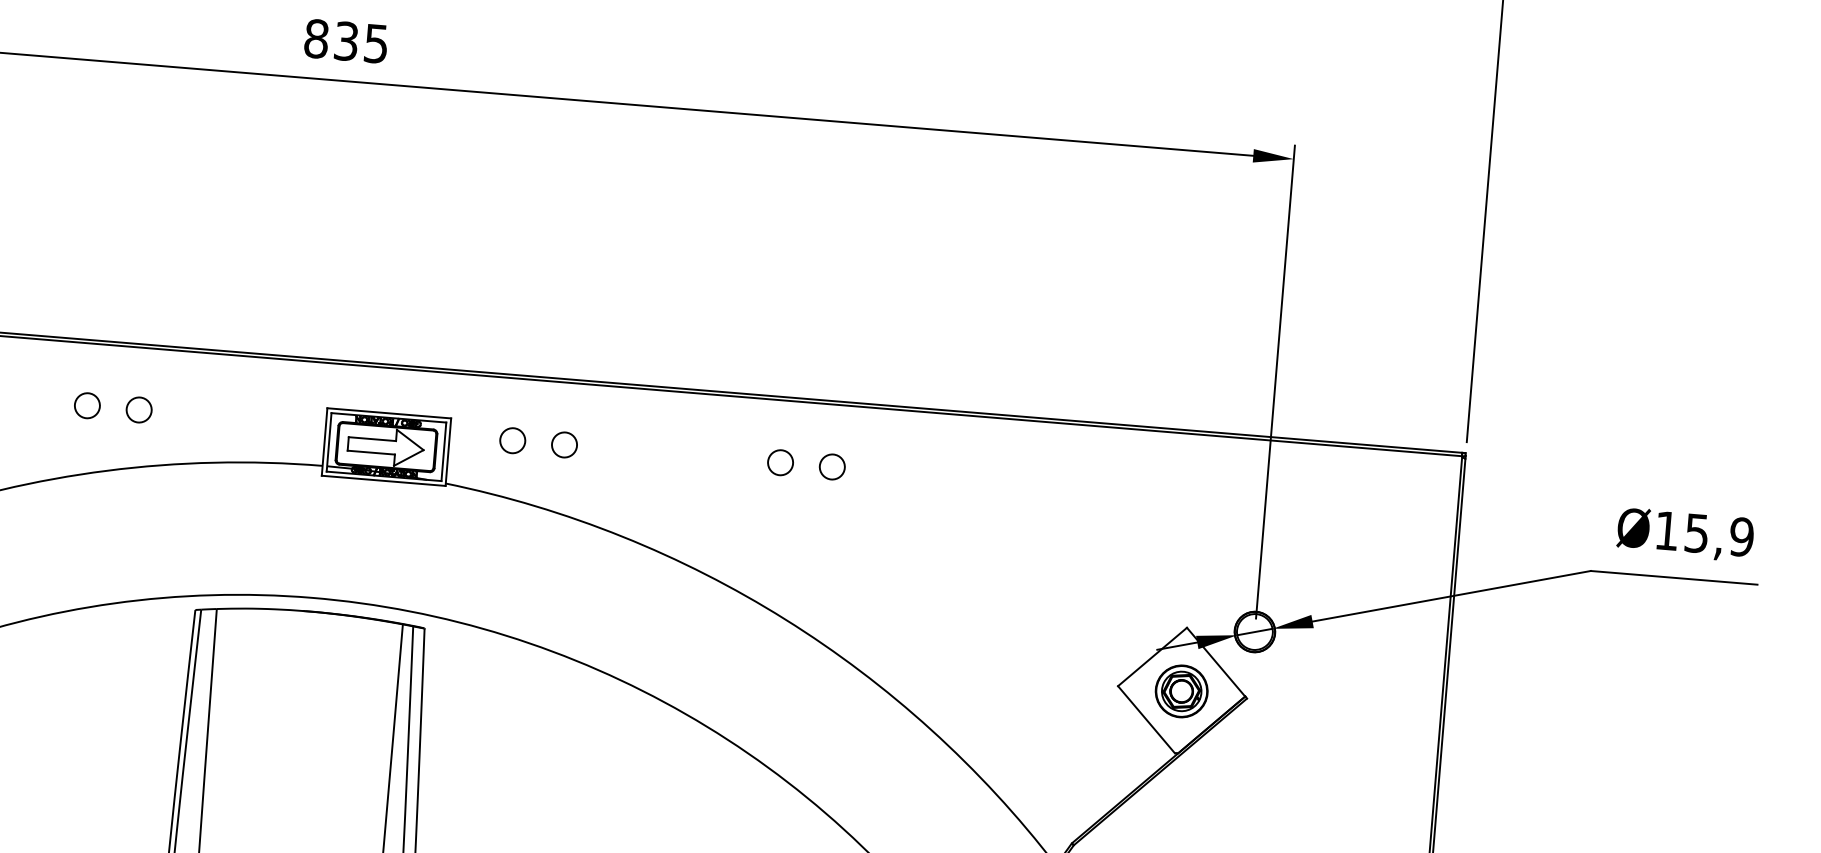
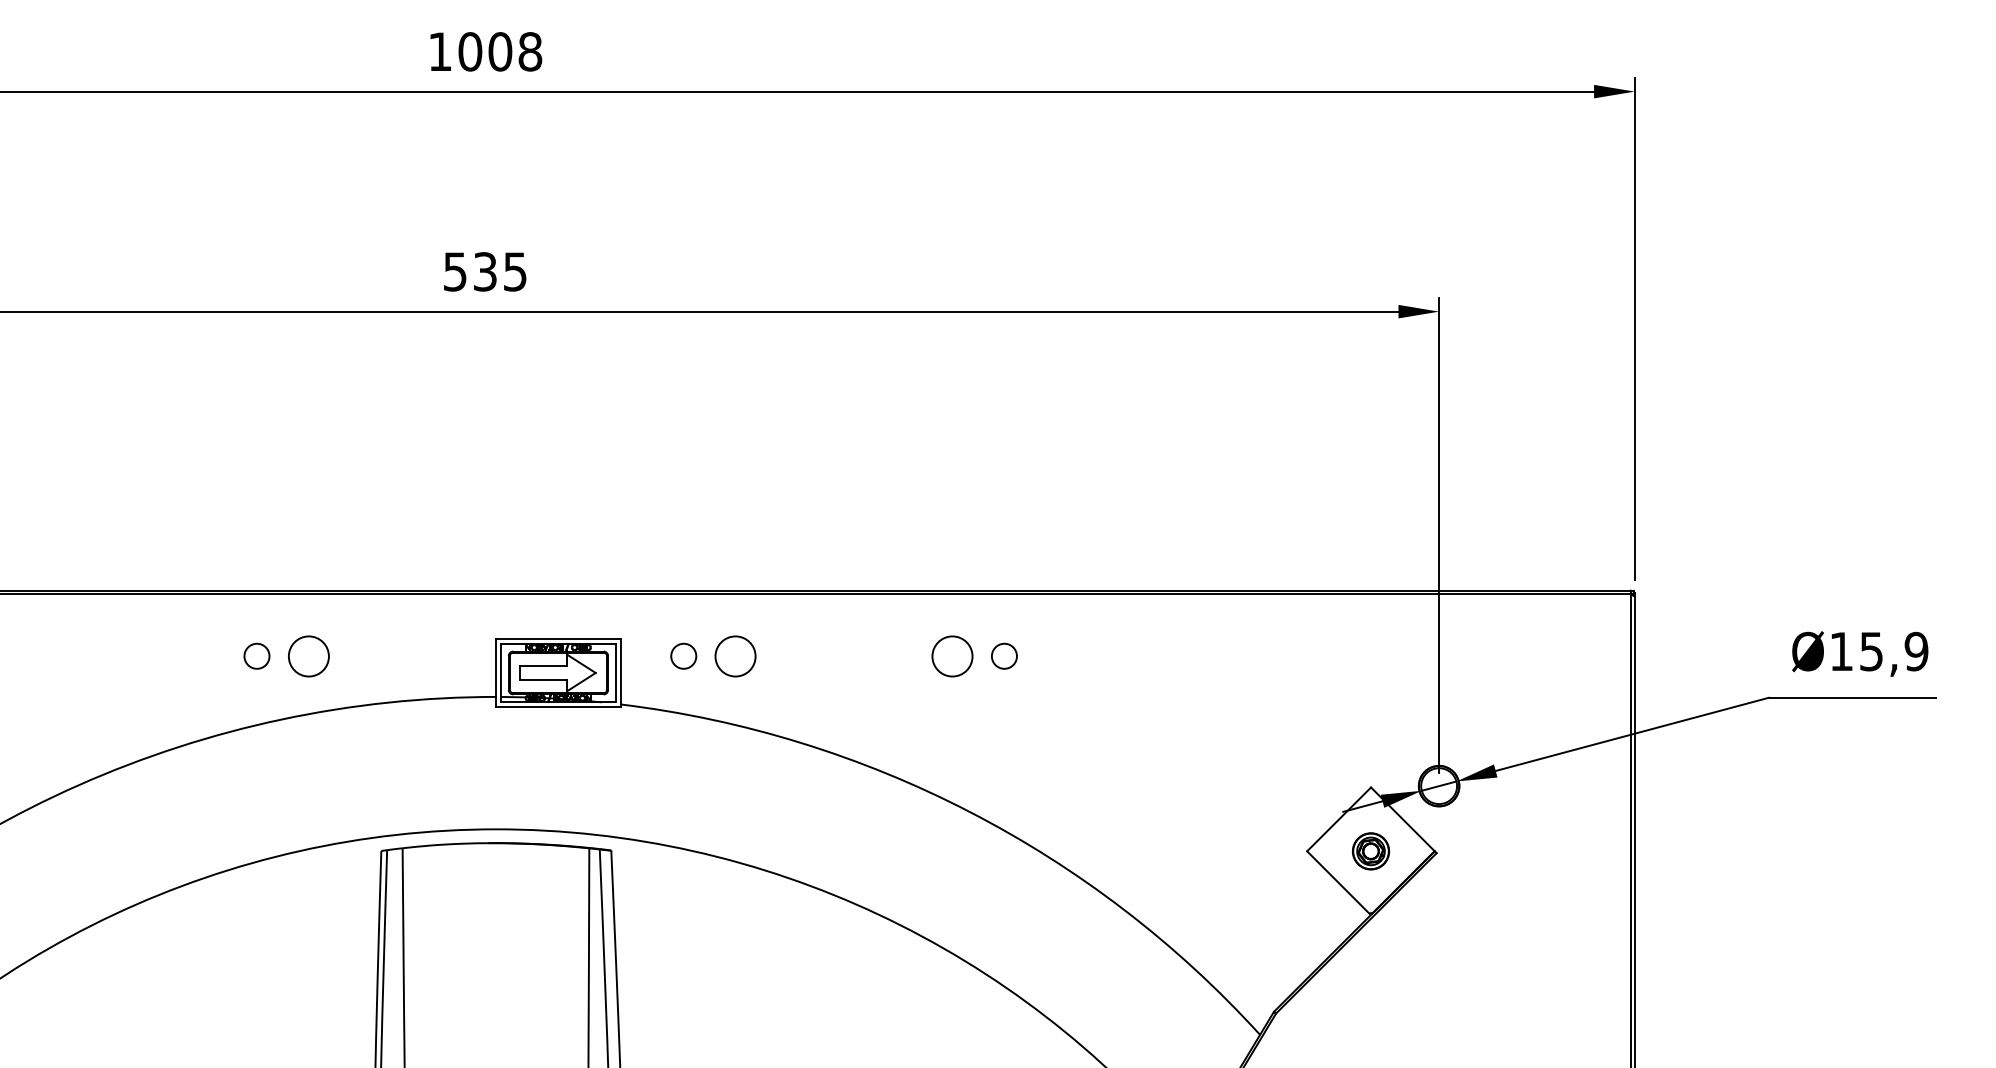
text: (316, 38) -> (455, 271), 835 -> 535
circle: (138, 409) -> (308, 655), size x1.6
circle: (564, 444) -> (735, 655), size x1.6
circle: (780, 461) -> (952, 655), size x1.6
part: (1181, 691) -> (1370, 851), size x0.7

